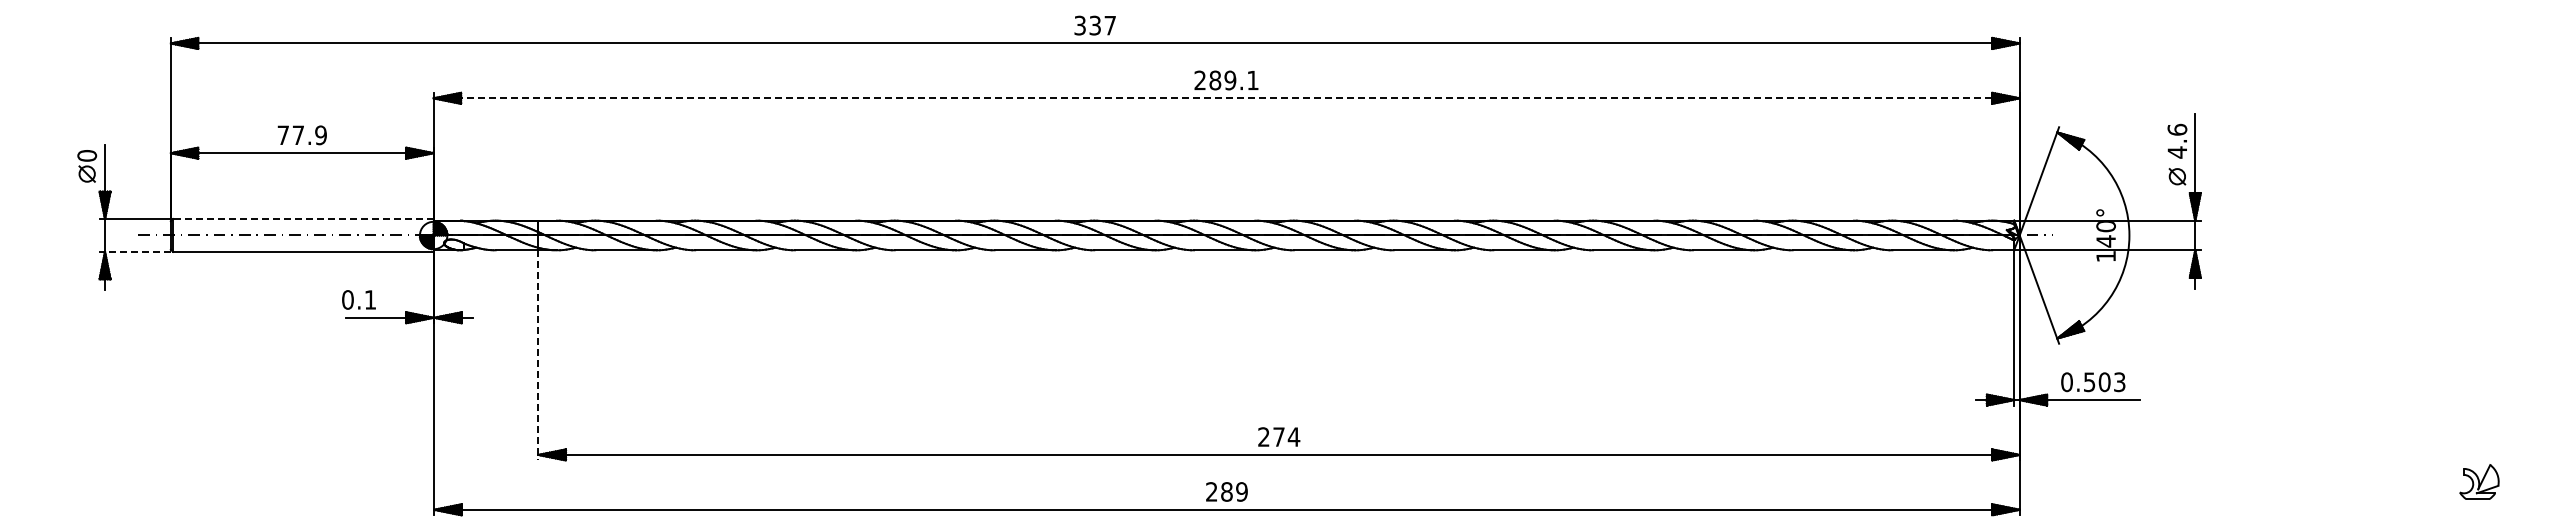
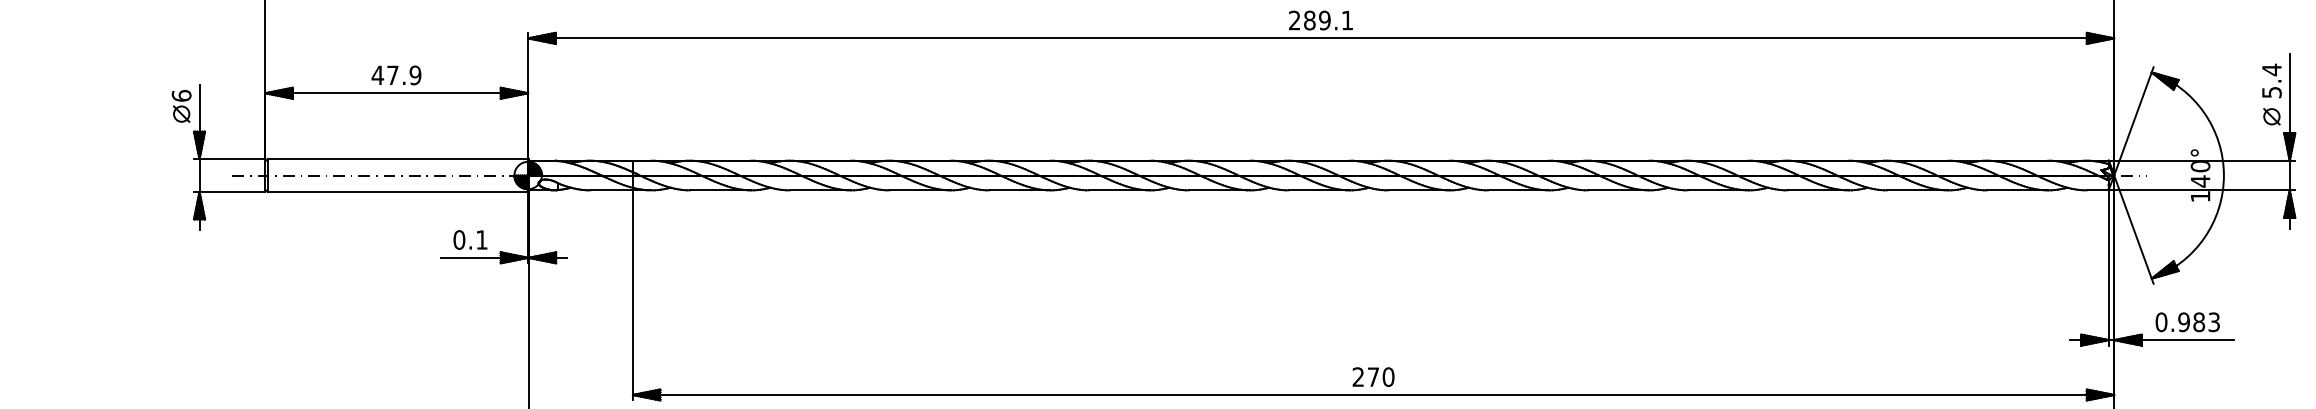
line: (1227, 98) -> (1321, 38), dashed -> solid
text: (283, 134) -> (377, 74), 77.9 -> 47.9
text: (2177, 140) -> (2271, 80), 4.6 -> 5.4
text: (86, 155) -> (180, 95), 0 -> 6
line: (302, 219) -> (396, 159), dashed -> solid
line: (137, 251) -> (231, 191), dashed -> solid
text: (358, 299) -> (469, 239), moved
line: (538, 355) -> (632, 295), dashed -> solid
text: (2096, 381) -> (2190, 321), 0.503 -> 0.983
text: (1293, 436) -> (1387, 376), 274 -> 270

